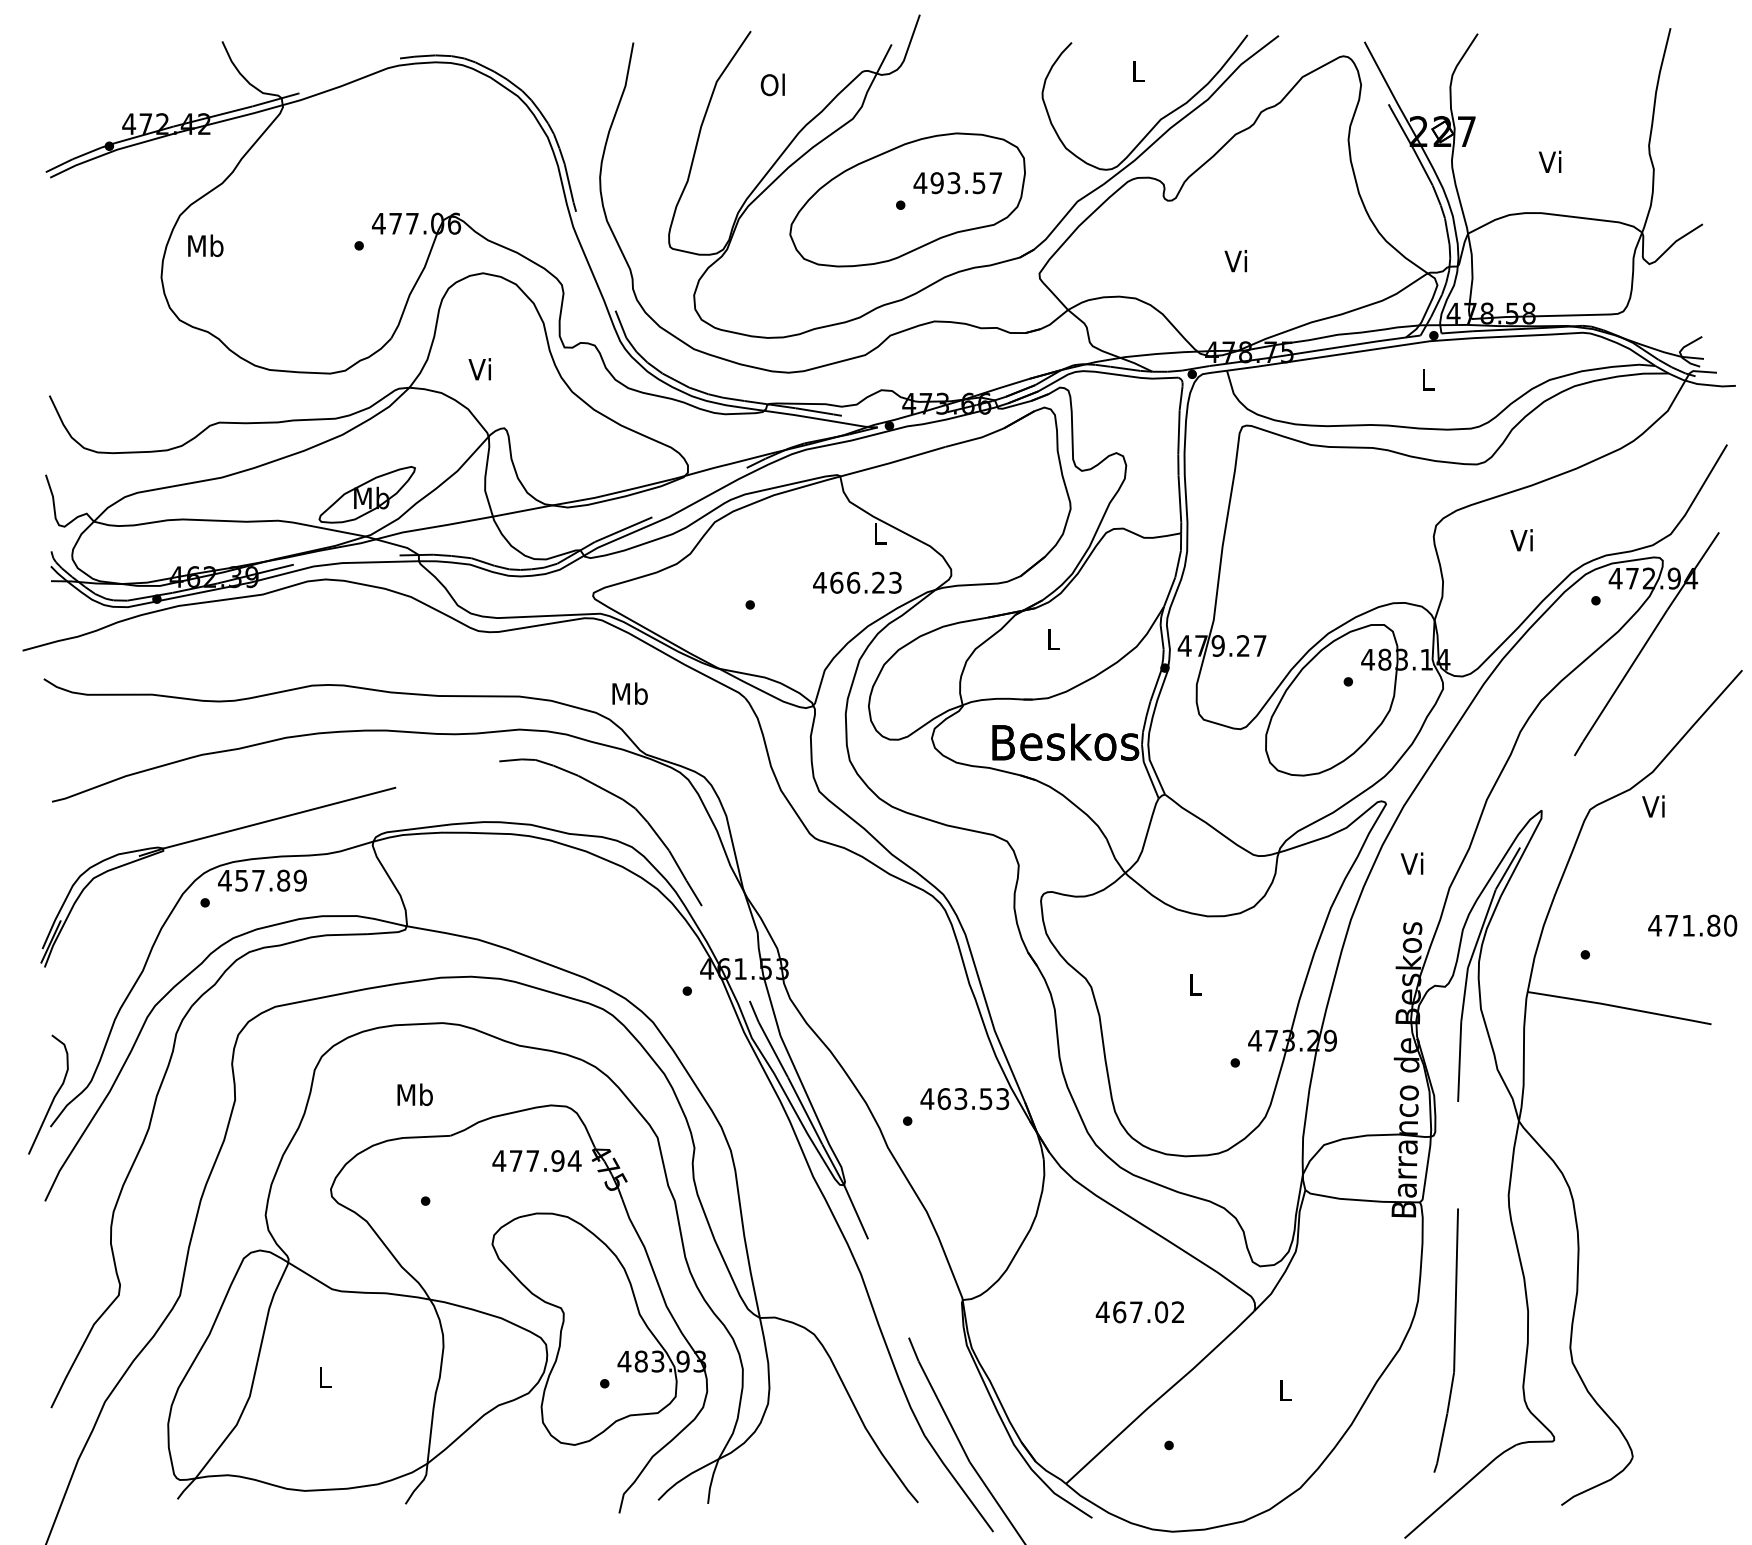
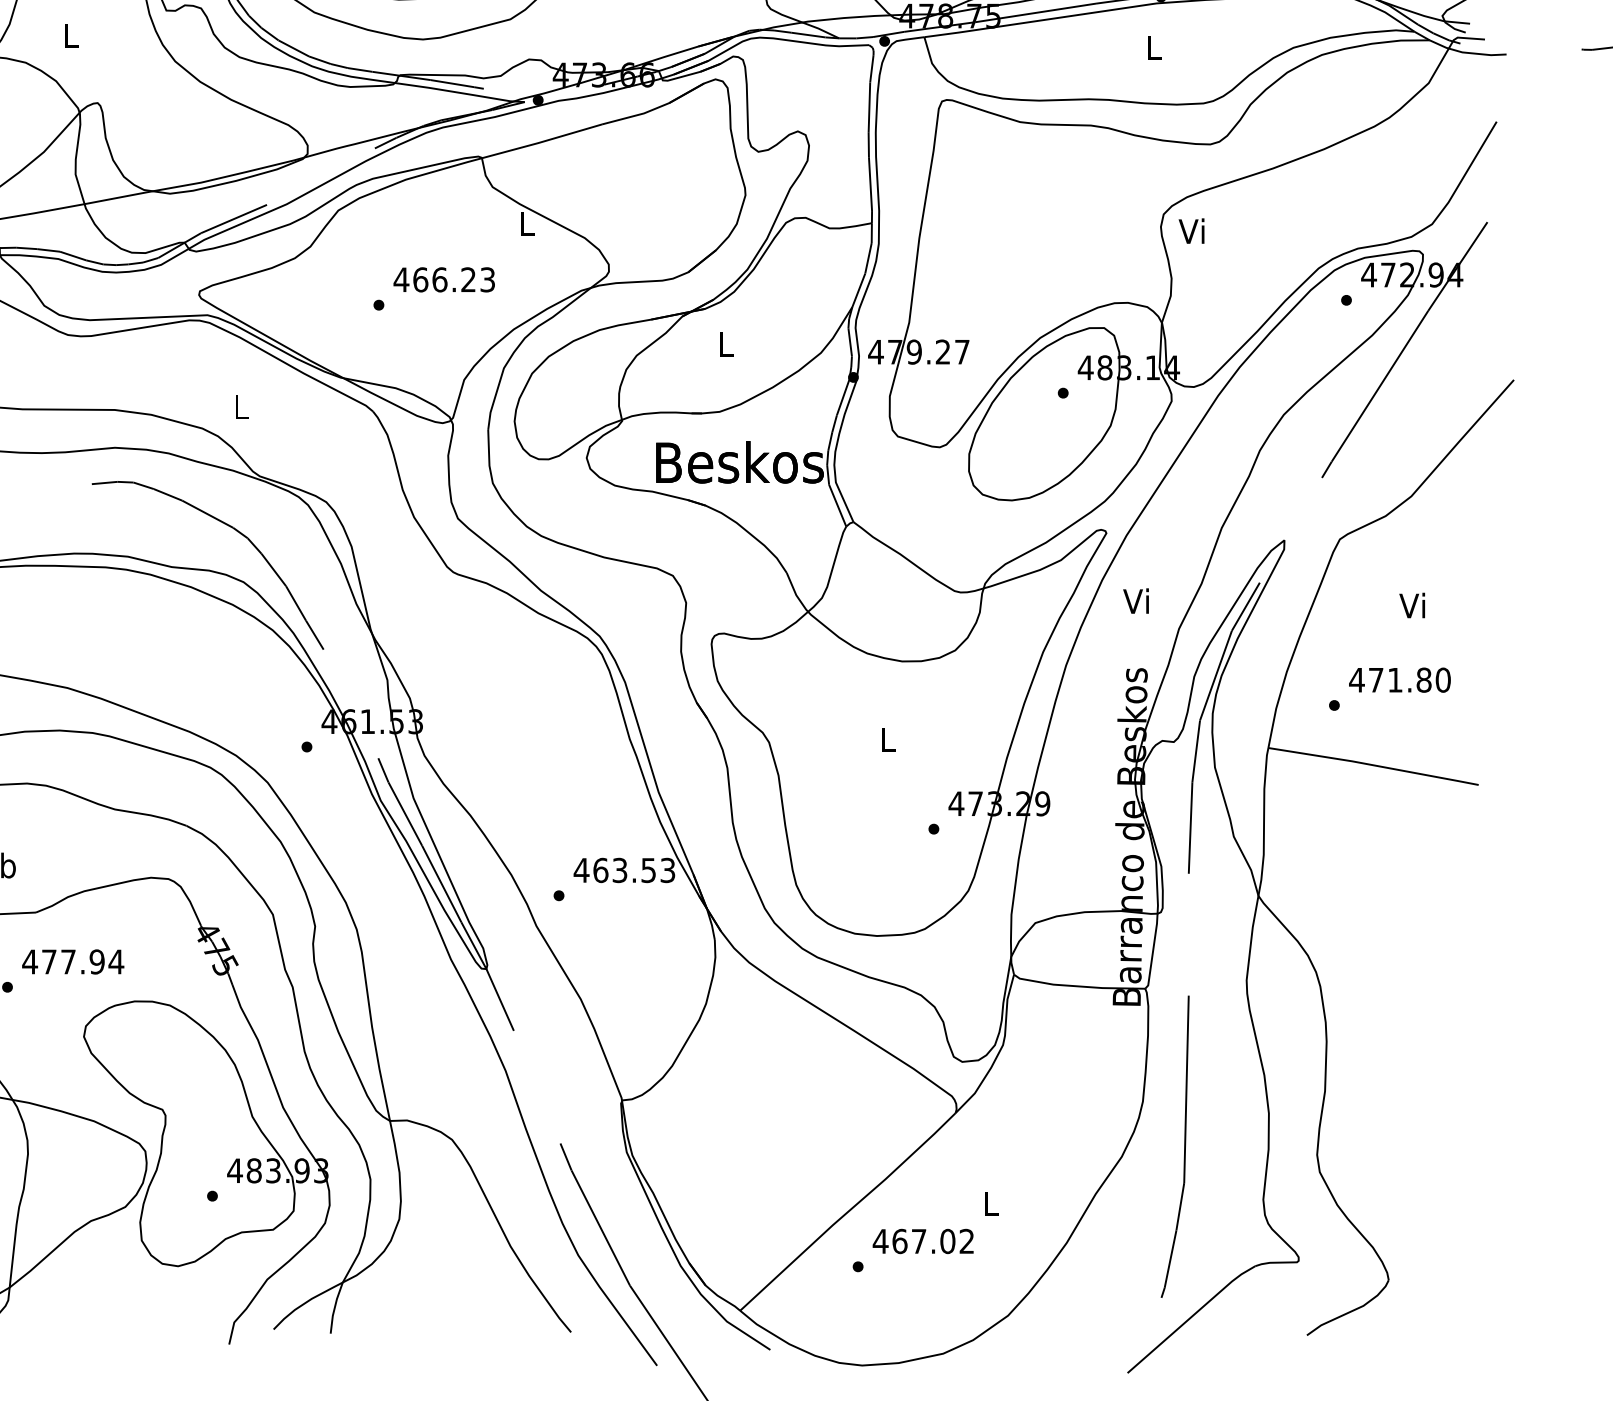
text: (479, 369) -> (69, 35), Vi -> L
text: (1521, 540) -> (1191, 231), moved
text: (857, 582) -> (444, 279), moved
text: (629, 693) -> (240, 406), Mb -> L
text: (1653, 806) -> (1412, 605), moved
text: (1692, 925) -> (1399, 679), moved
text: (536, 1160) -> (72, 961), moved
text: (1139, 1312) -> (922, 1241), moved

